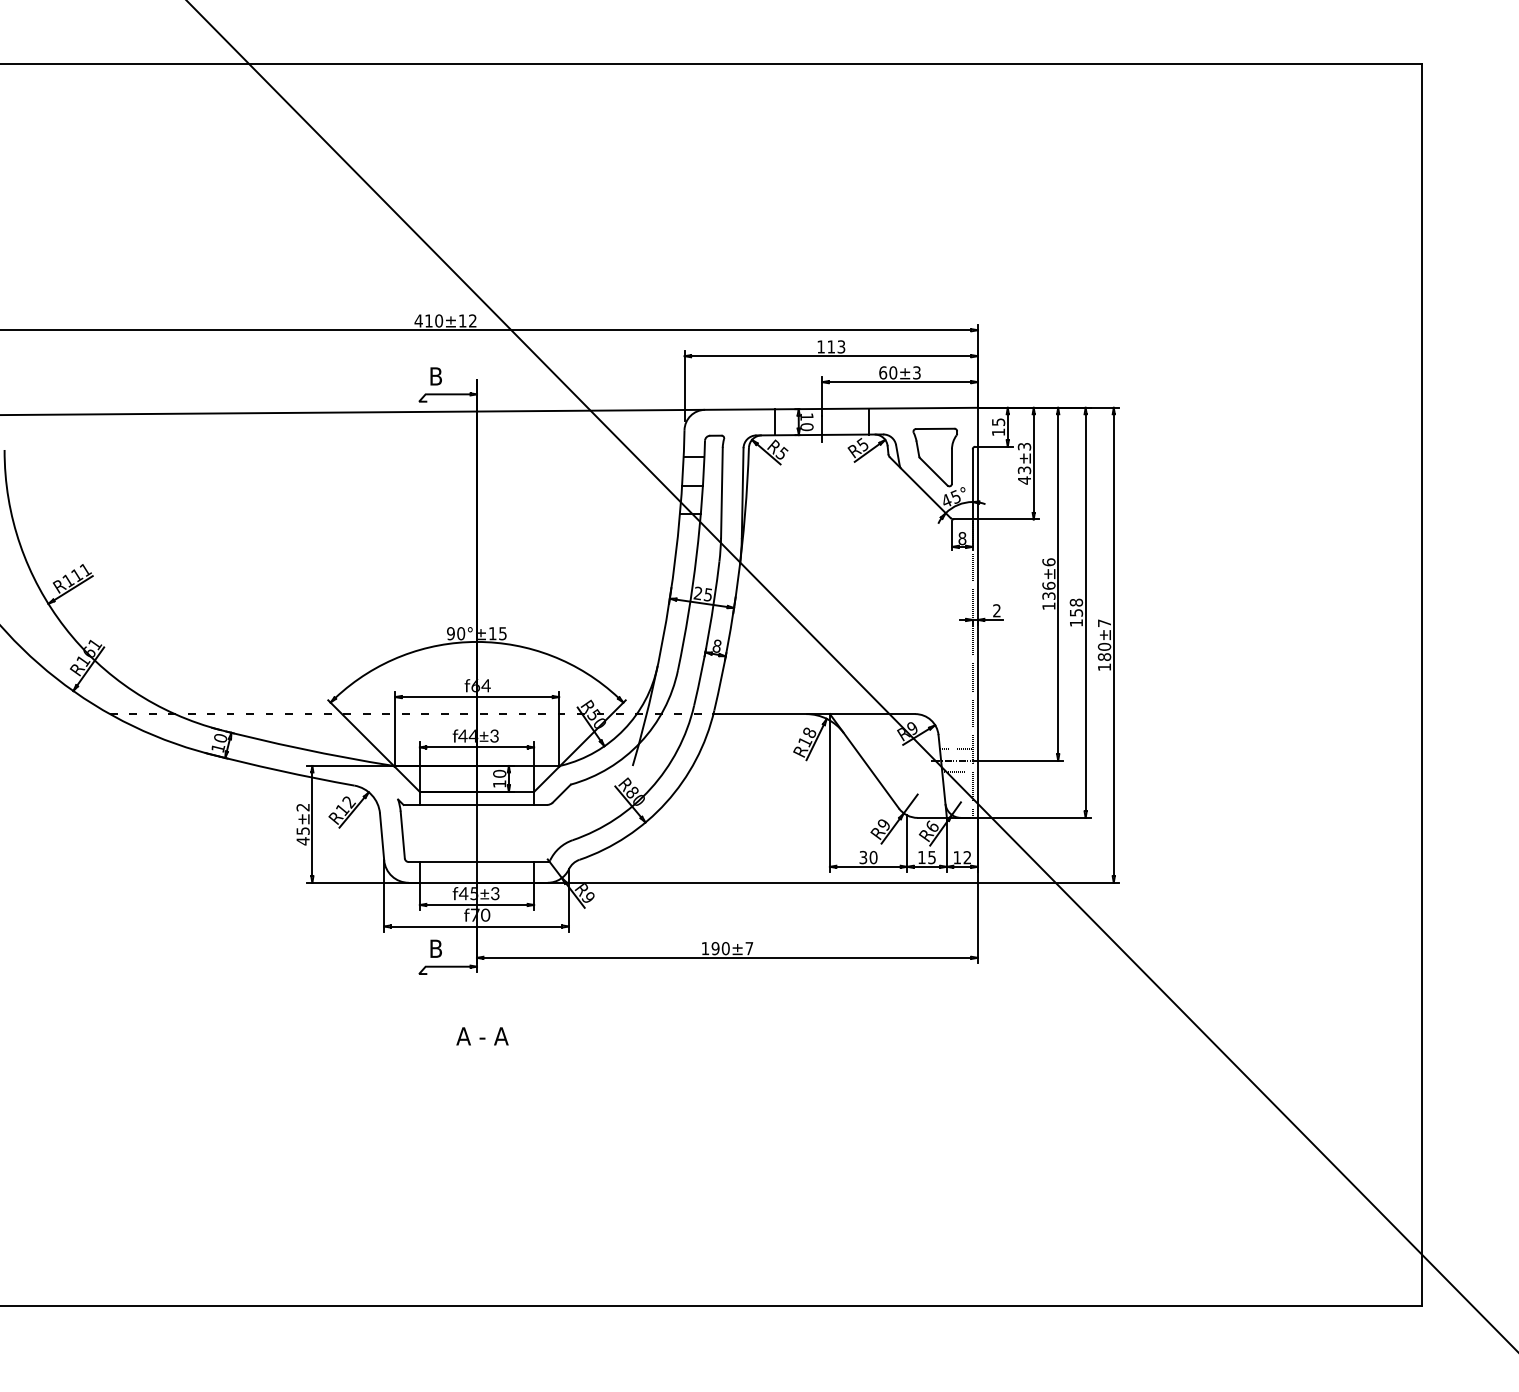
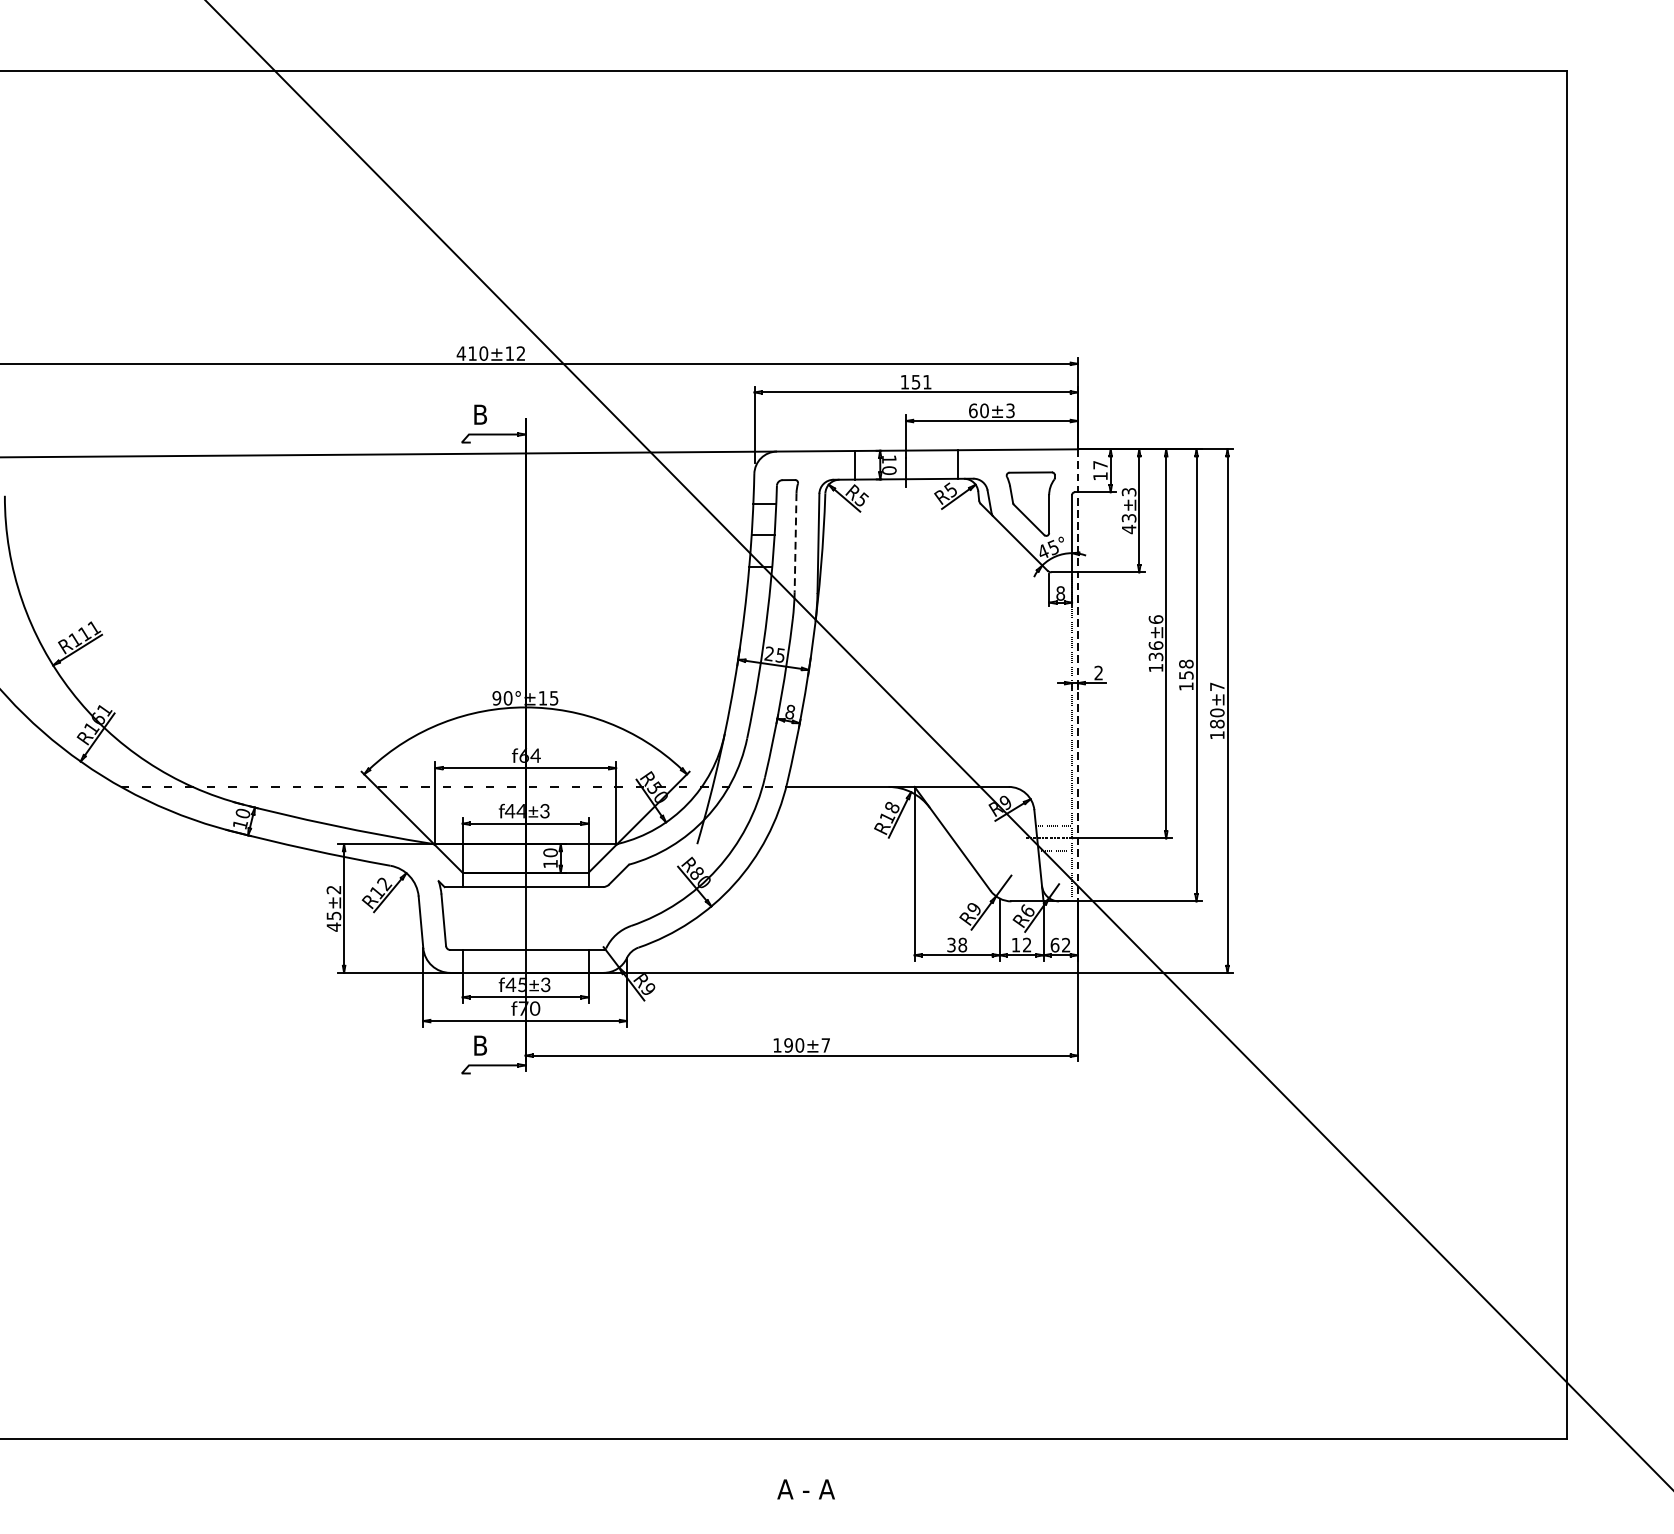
text: (836, 346) -> (921, 381), 113 -> 151
text: (998, 421) -> (1100, 464), 15 -> 17
line: (721, 493) -> (795, 543), solid -> dashed
line: (977, 613) -> (1077, 676), solid -> dashed
text: (873, 857) -> (962, 945), 30 -> 38
text: (931, 857) -> (1026, 945), 15 -> 12
text: (957, 857) -> (1055, 945), 12 -> 62
text: (482, 1036) -> (806, 1489), moved

